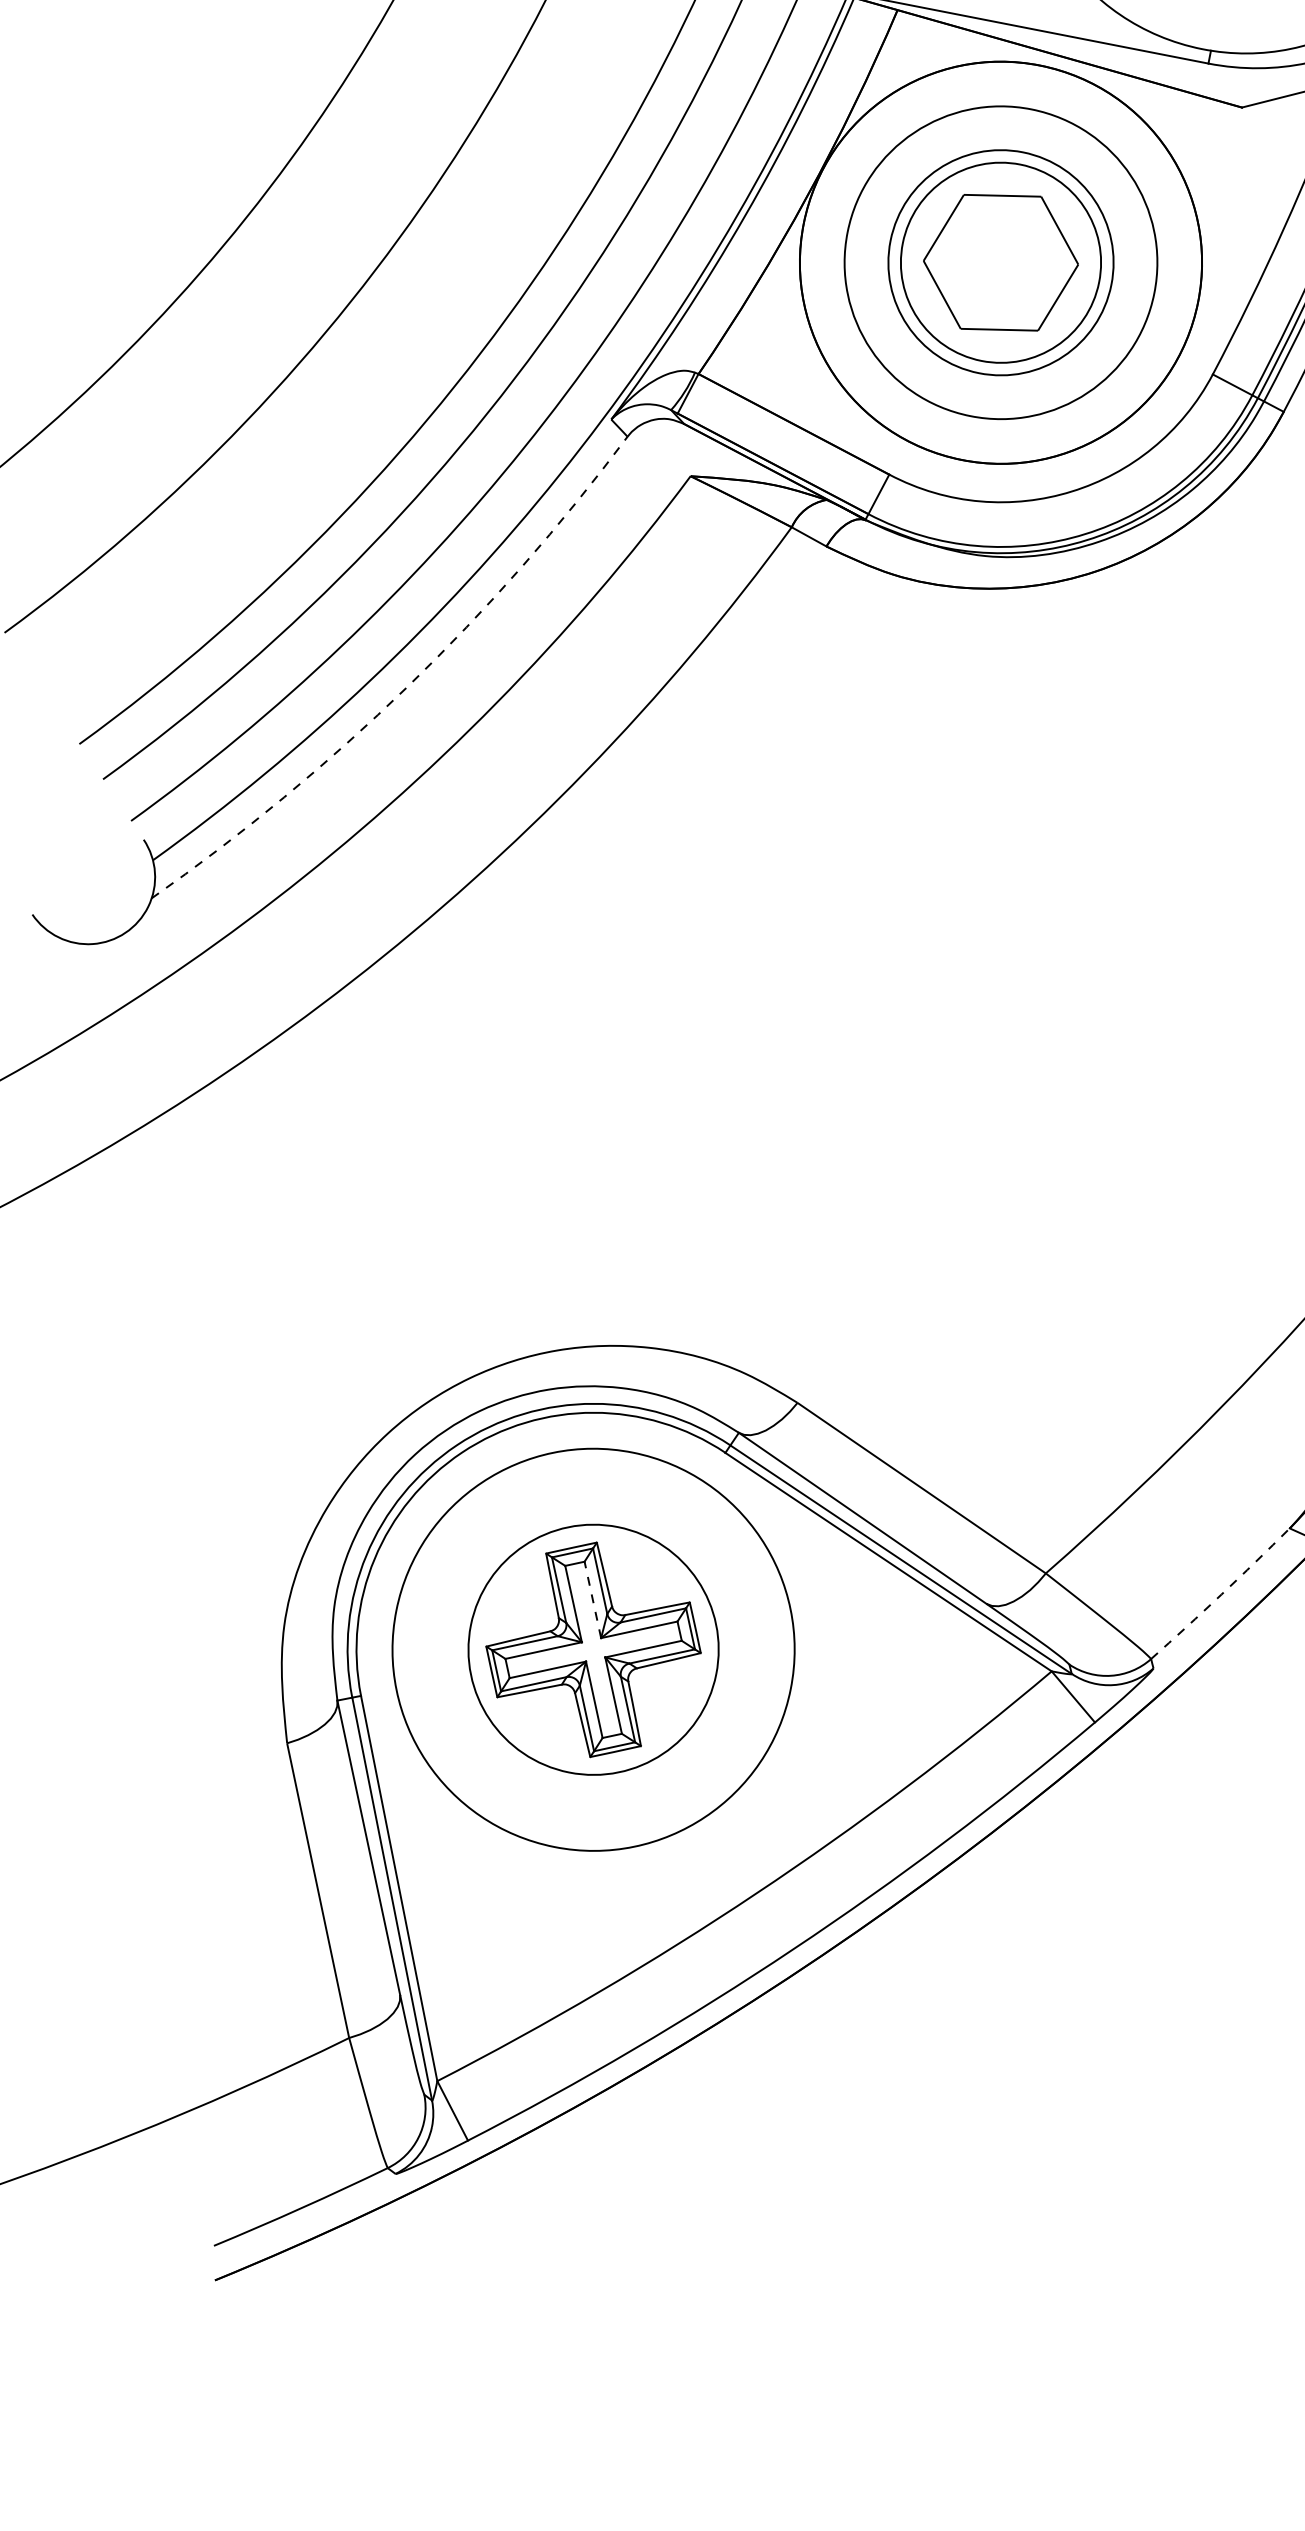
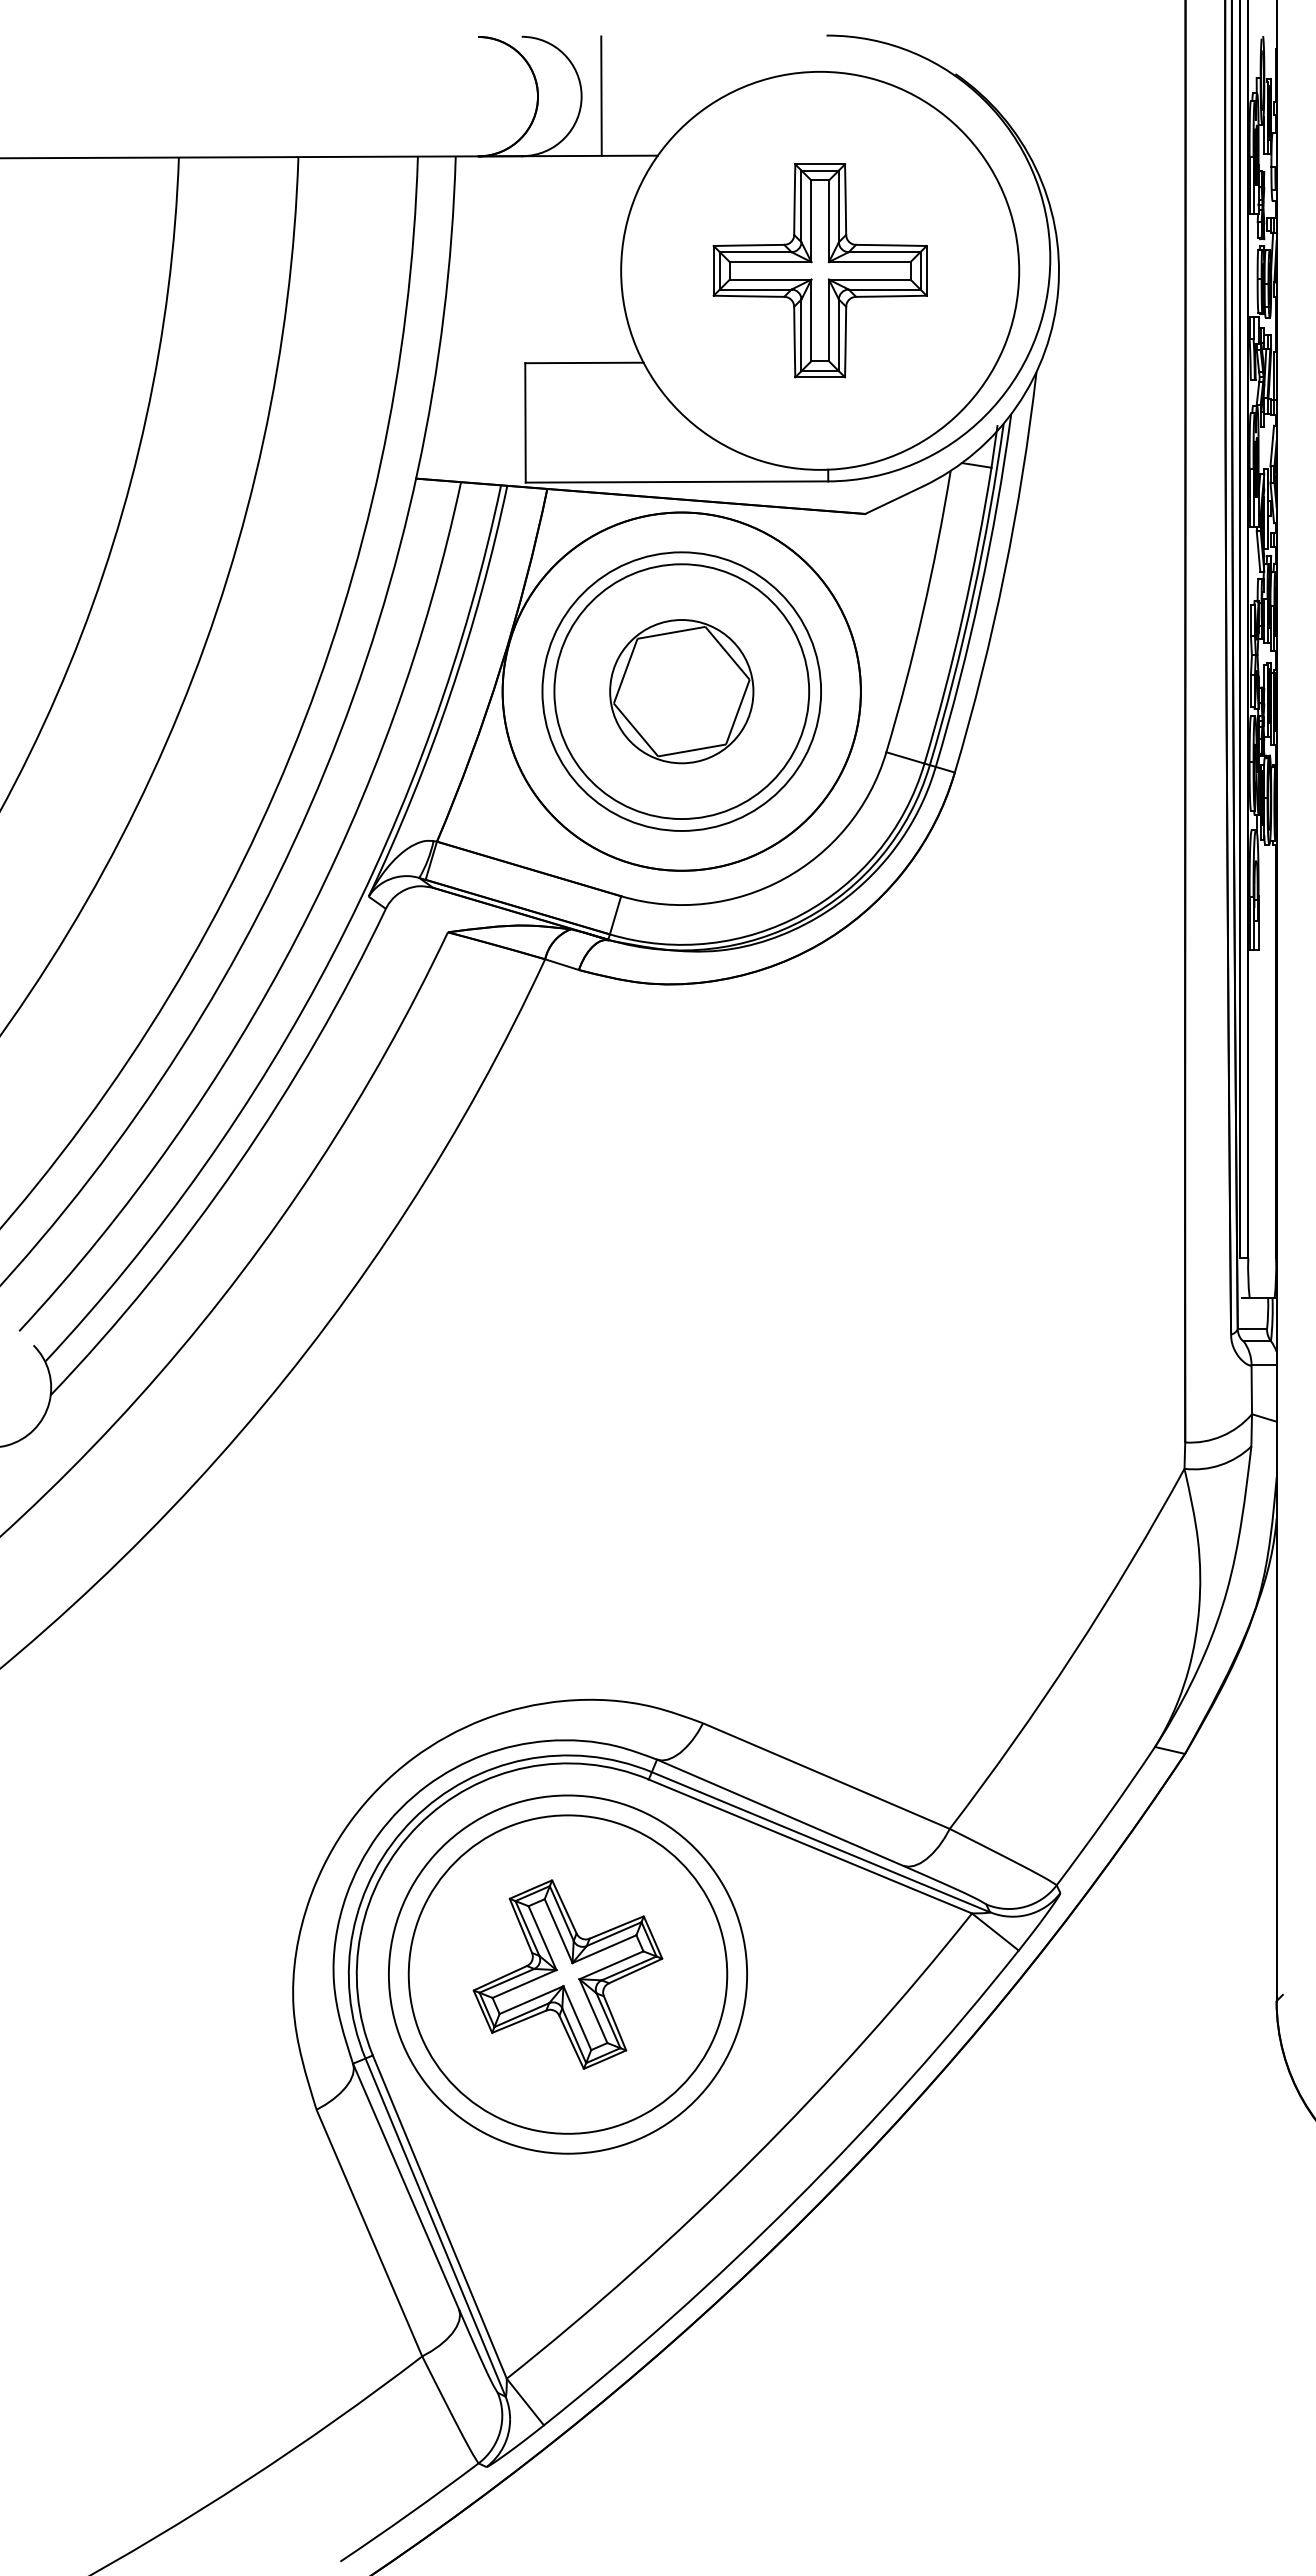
circle: (1000, 262) -> (681, 691), size x0.71
circle: (1000, 262) -> (681, 691), size x1.43
arc: (407, 686) -> (237, 1165), dashed -> solid
arc: (1221, 1594) -> (1106, 1816), dashed -> solid
line: (592, 1600) -> (558, 1931), dashed -> solid
circle: (593, 1649) -> (567, 1974), size x1.43

